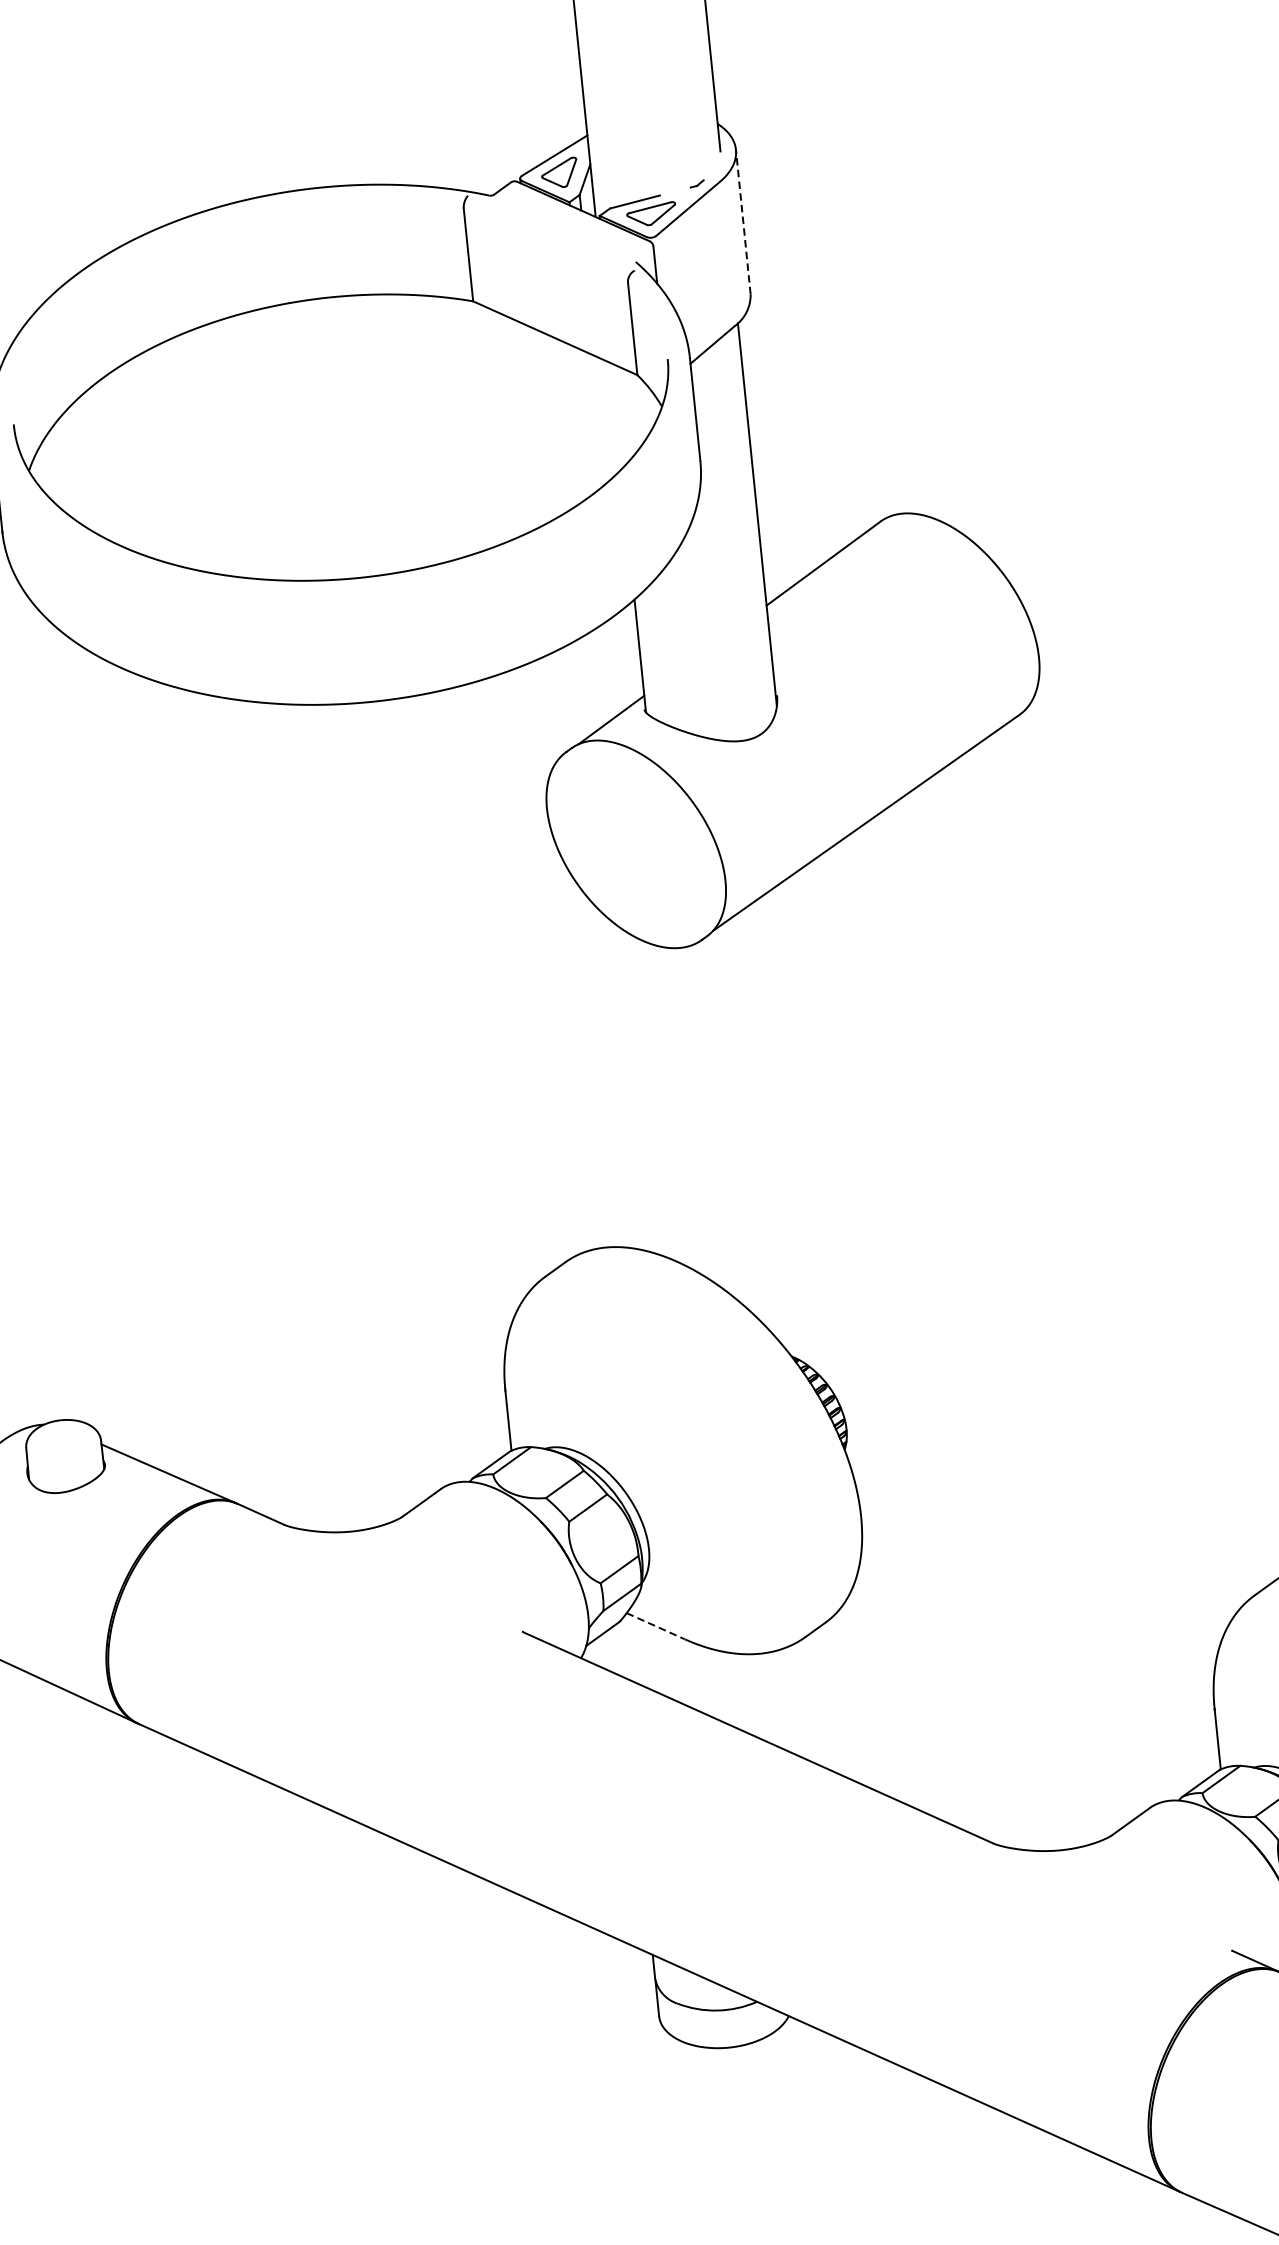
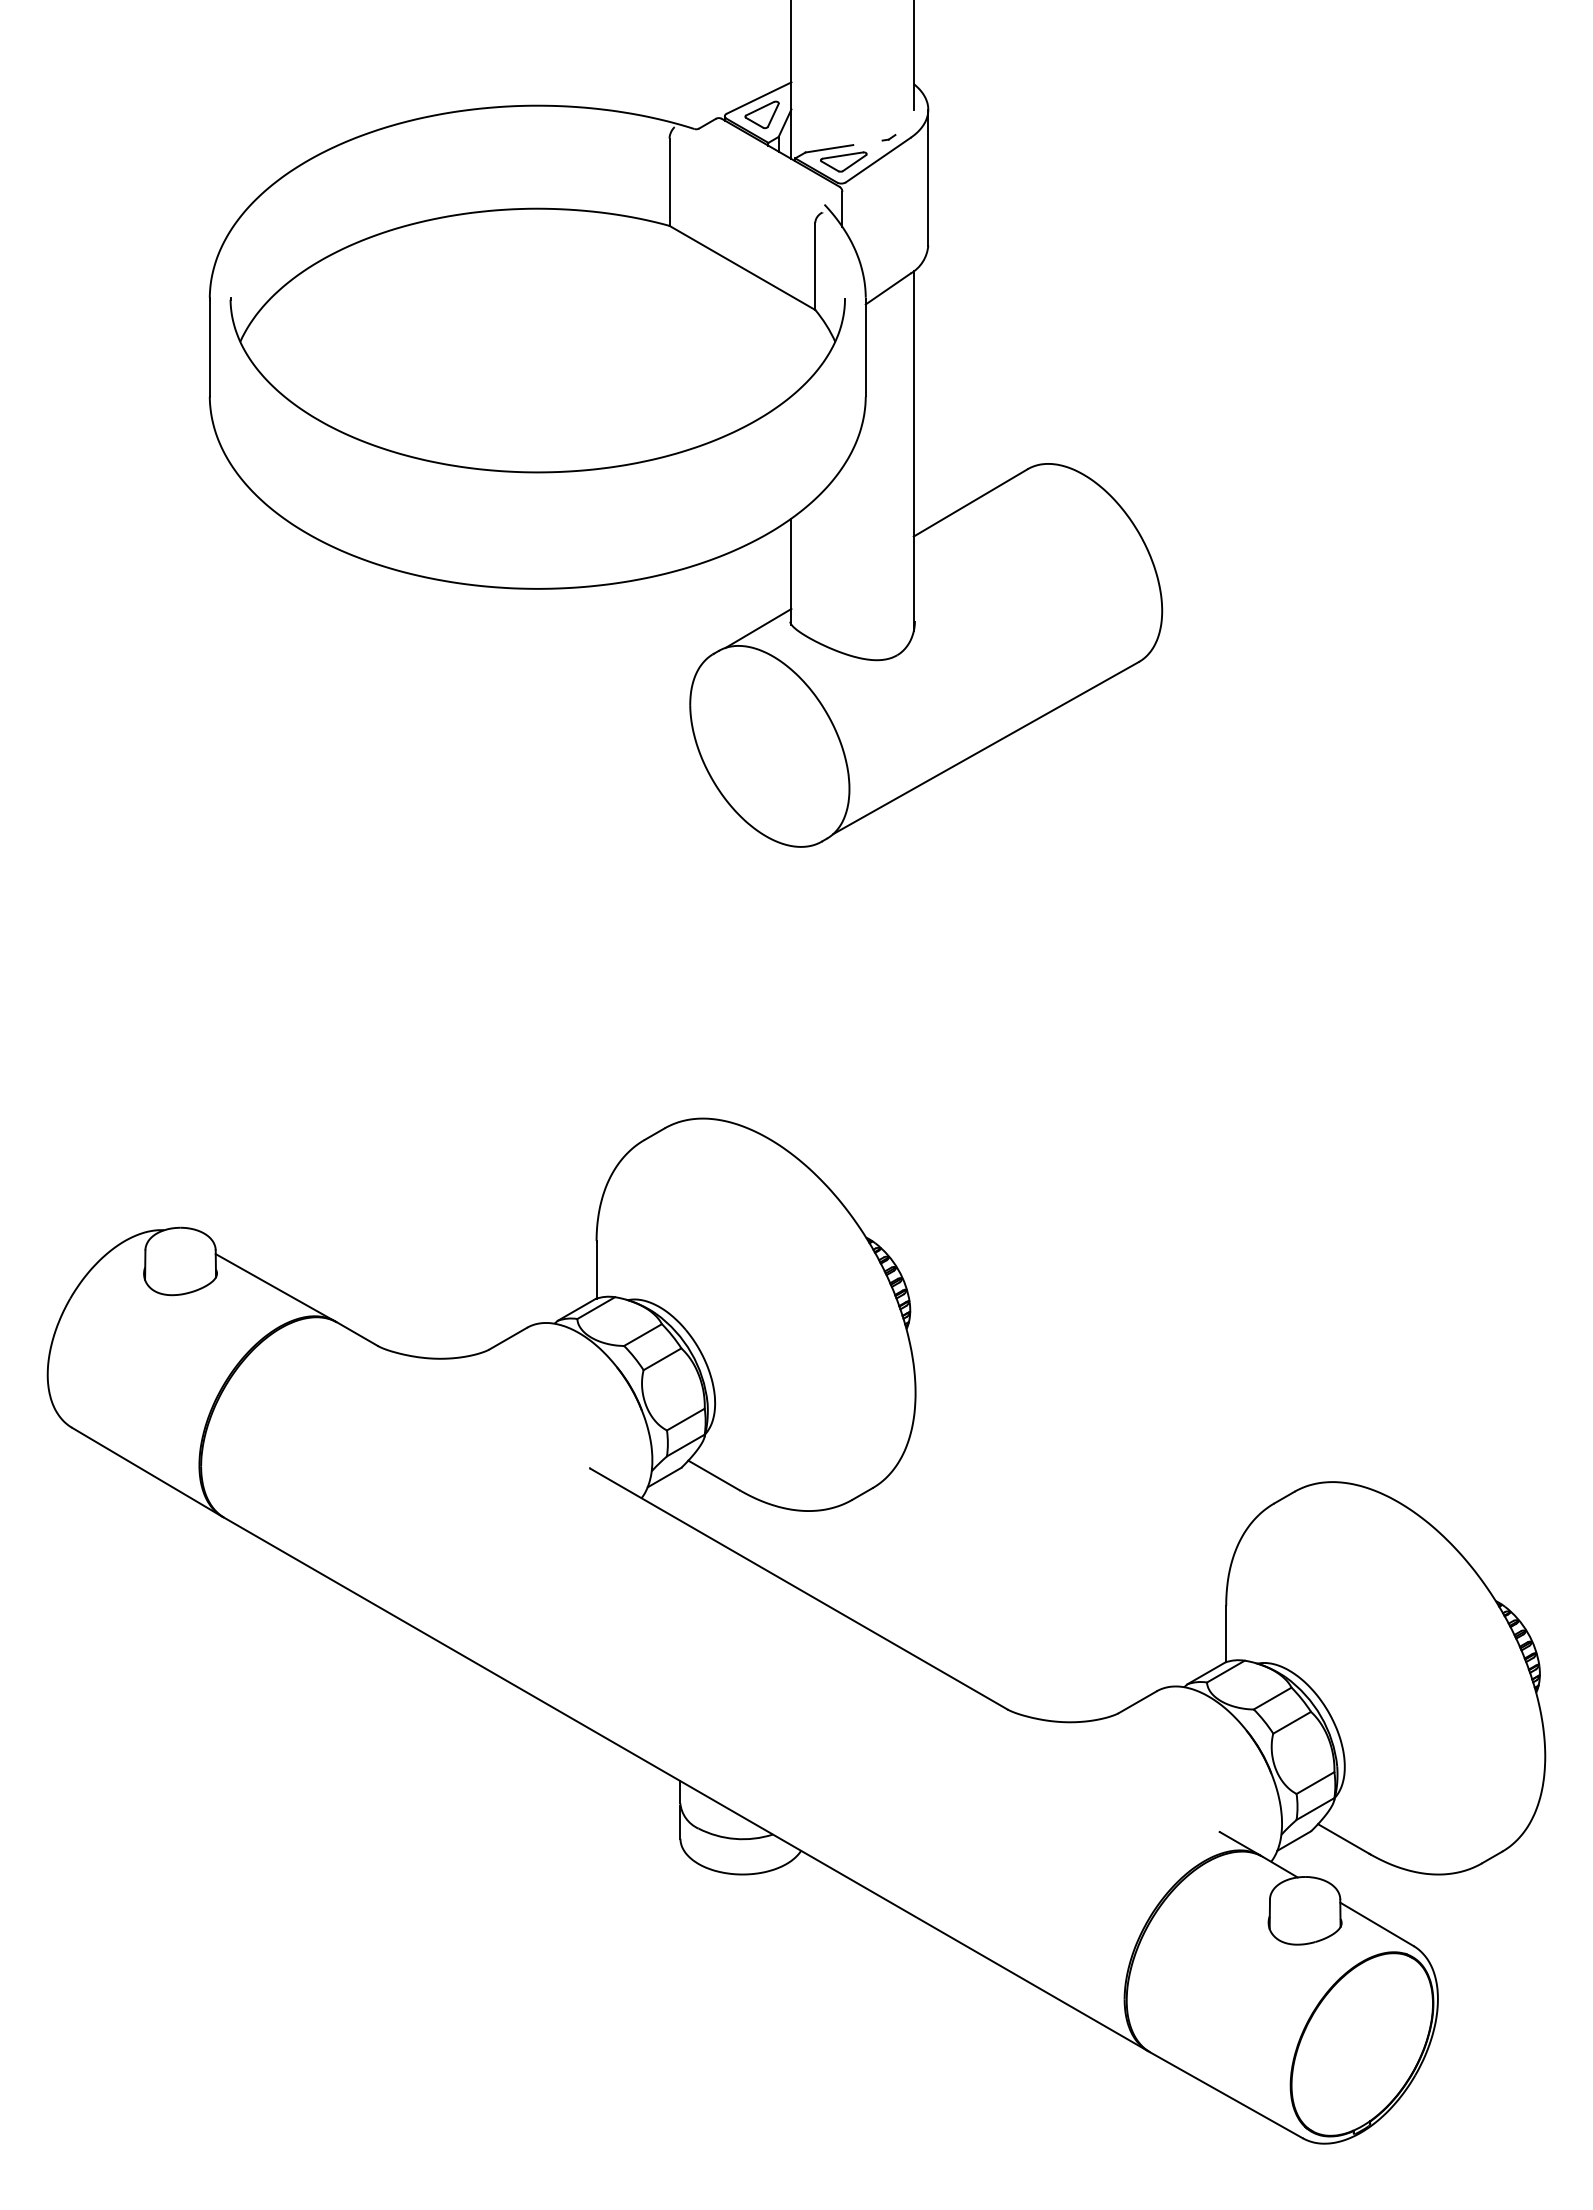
line: (743, 221) -> (928, 177), dashed -> solid
line: (656, 1626) -> (714, 1475), dashed -> solid

